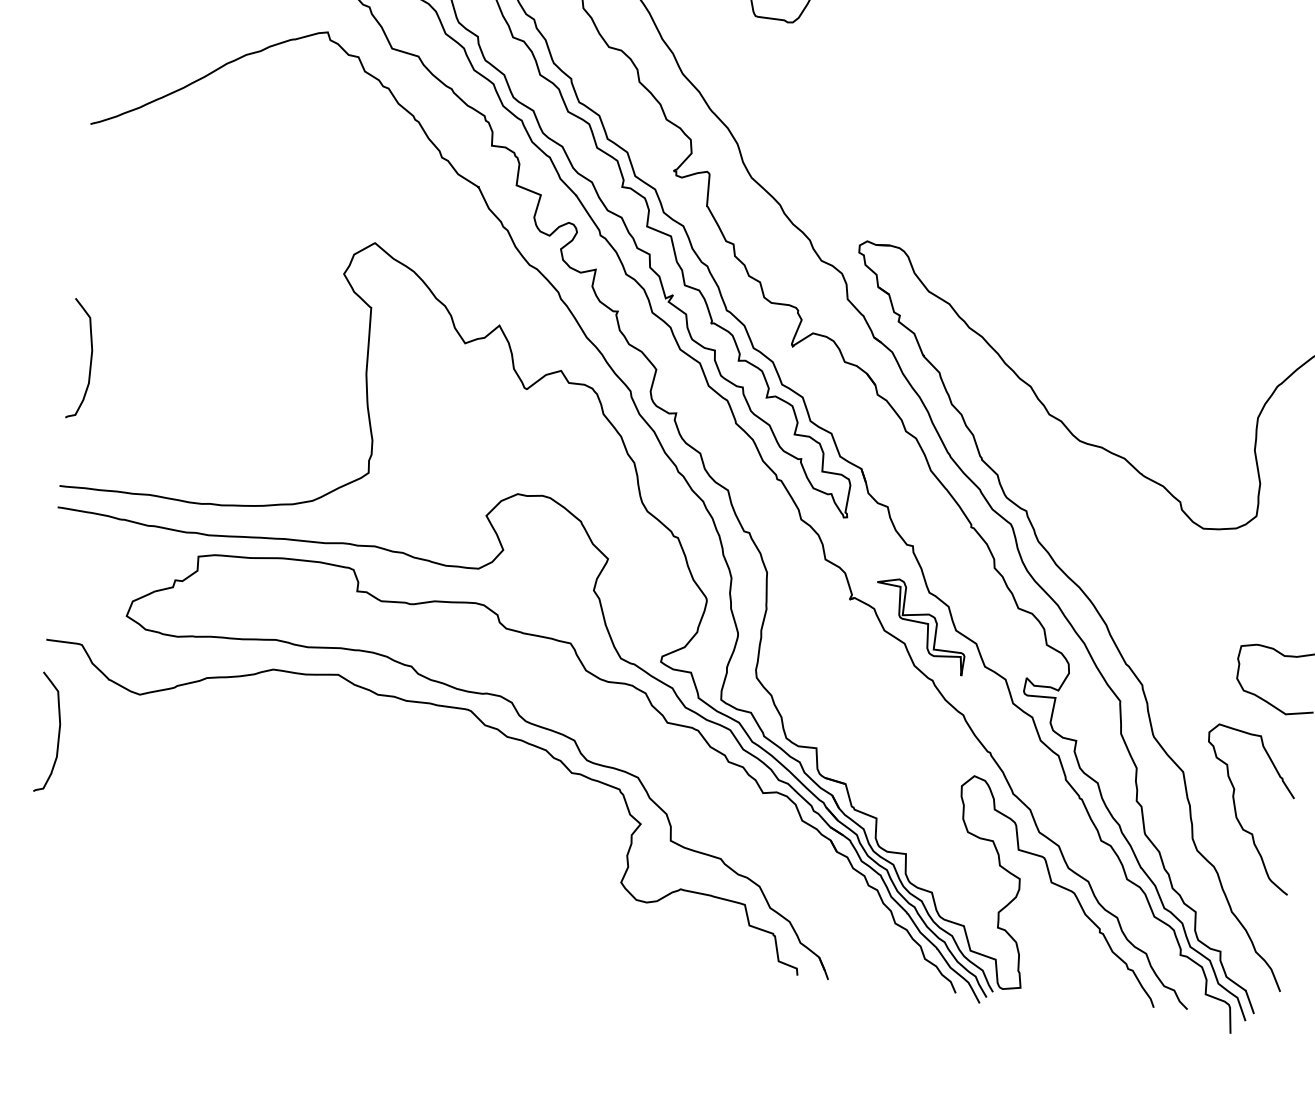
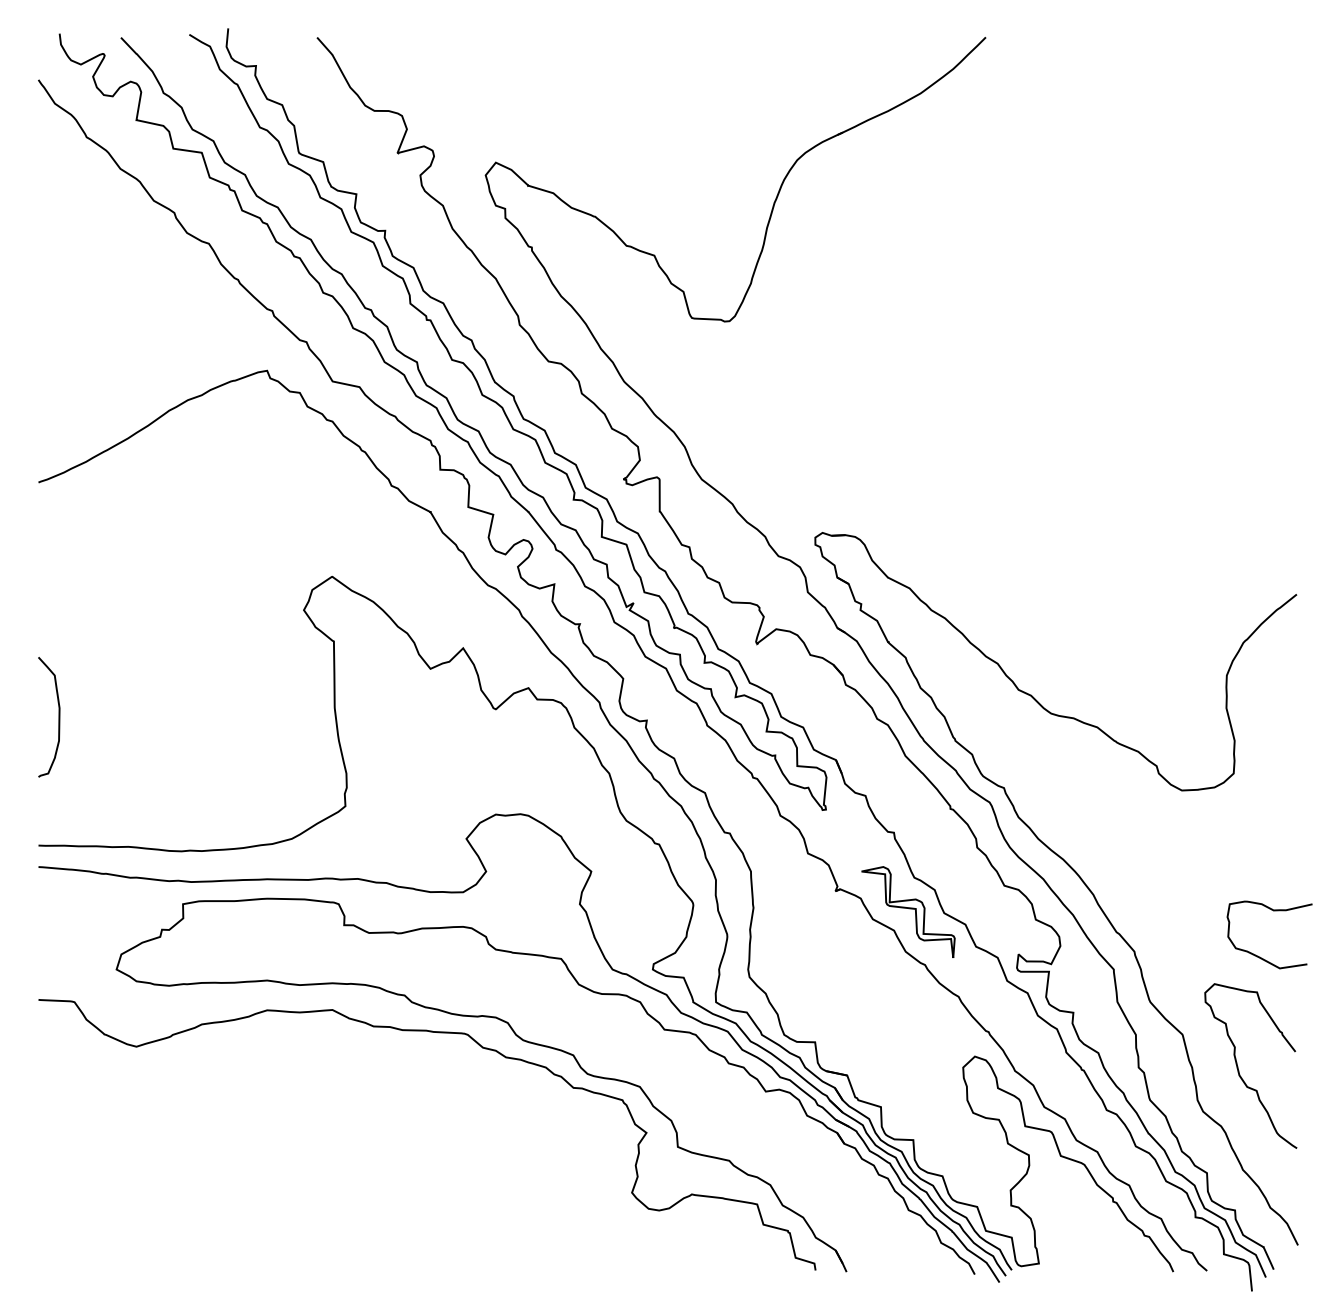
curve: (58, 733) -> (58, 1092), removed

